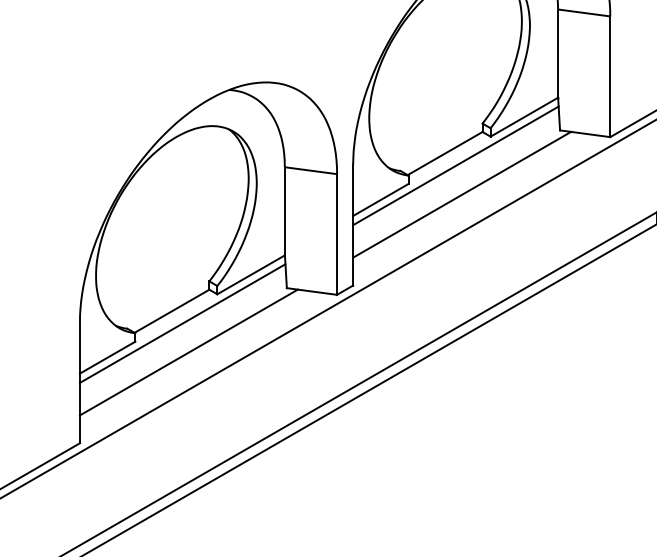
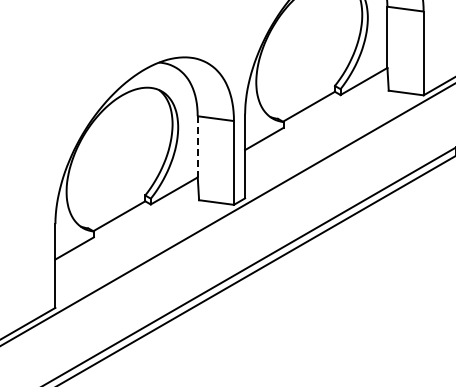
line: (455, 166) -> (316, 115), removed
line: (461, 194) -> (320, 135), removed
line: (284, 210) -> (197, 146), solid -> dashed
line: (182, 323) -> (126, 224), removed
line: (188, 351) -> (130, 244), removed

